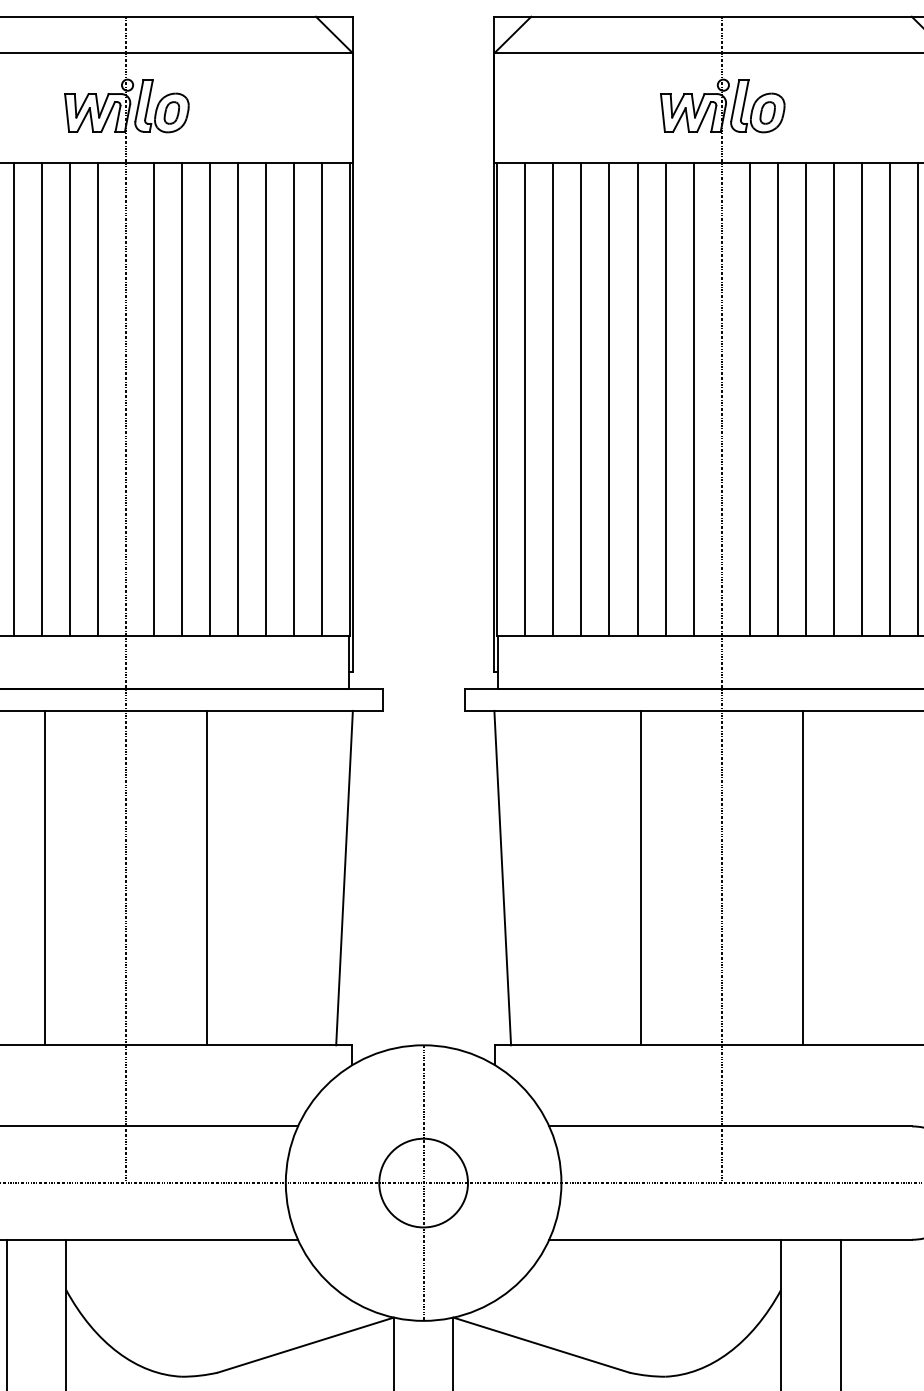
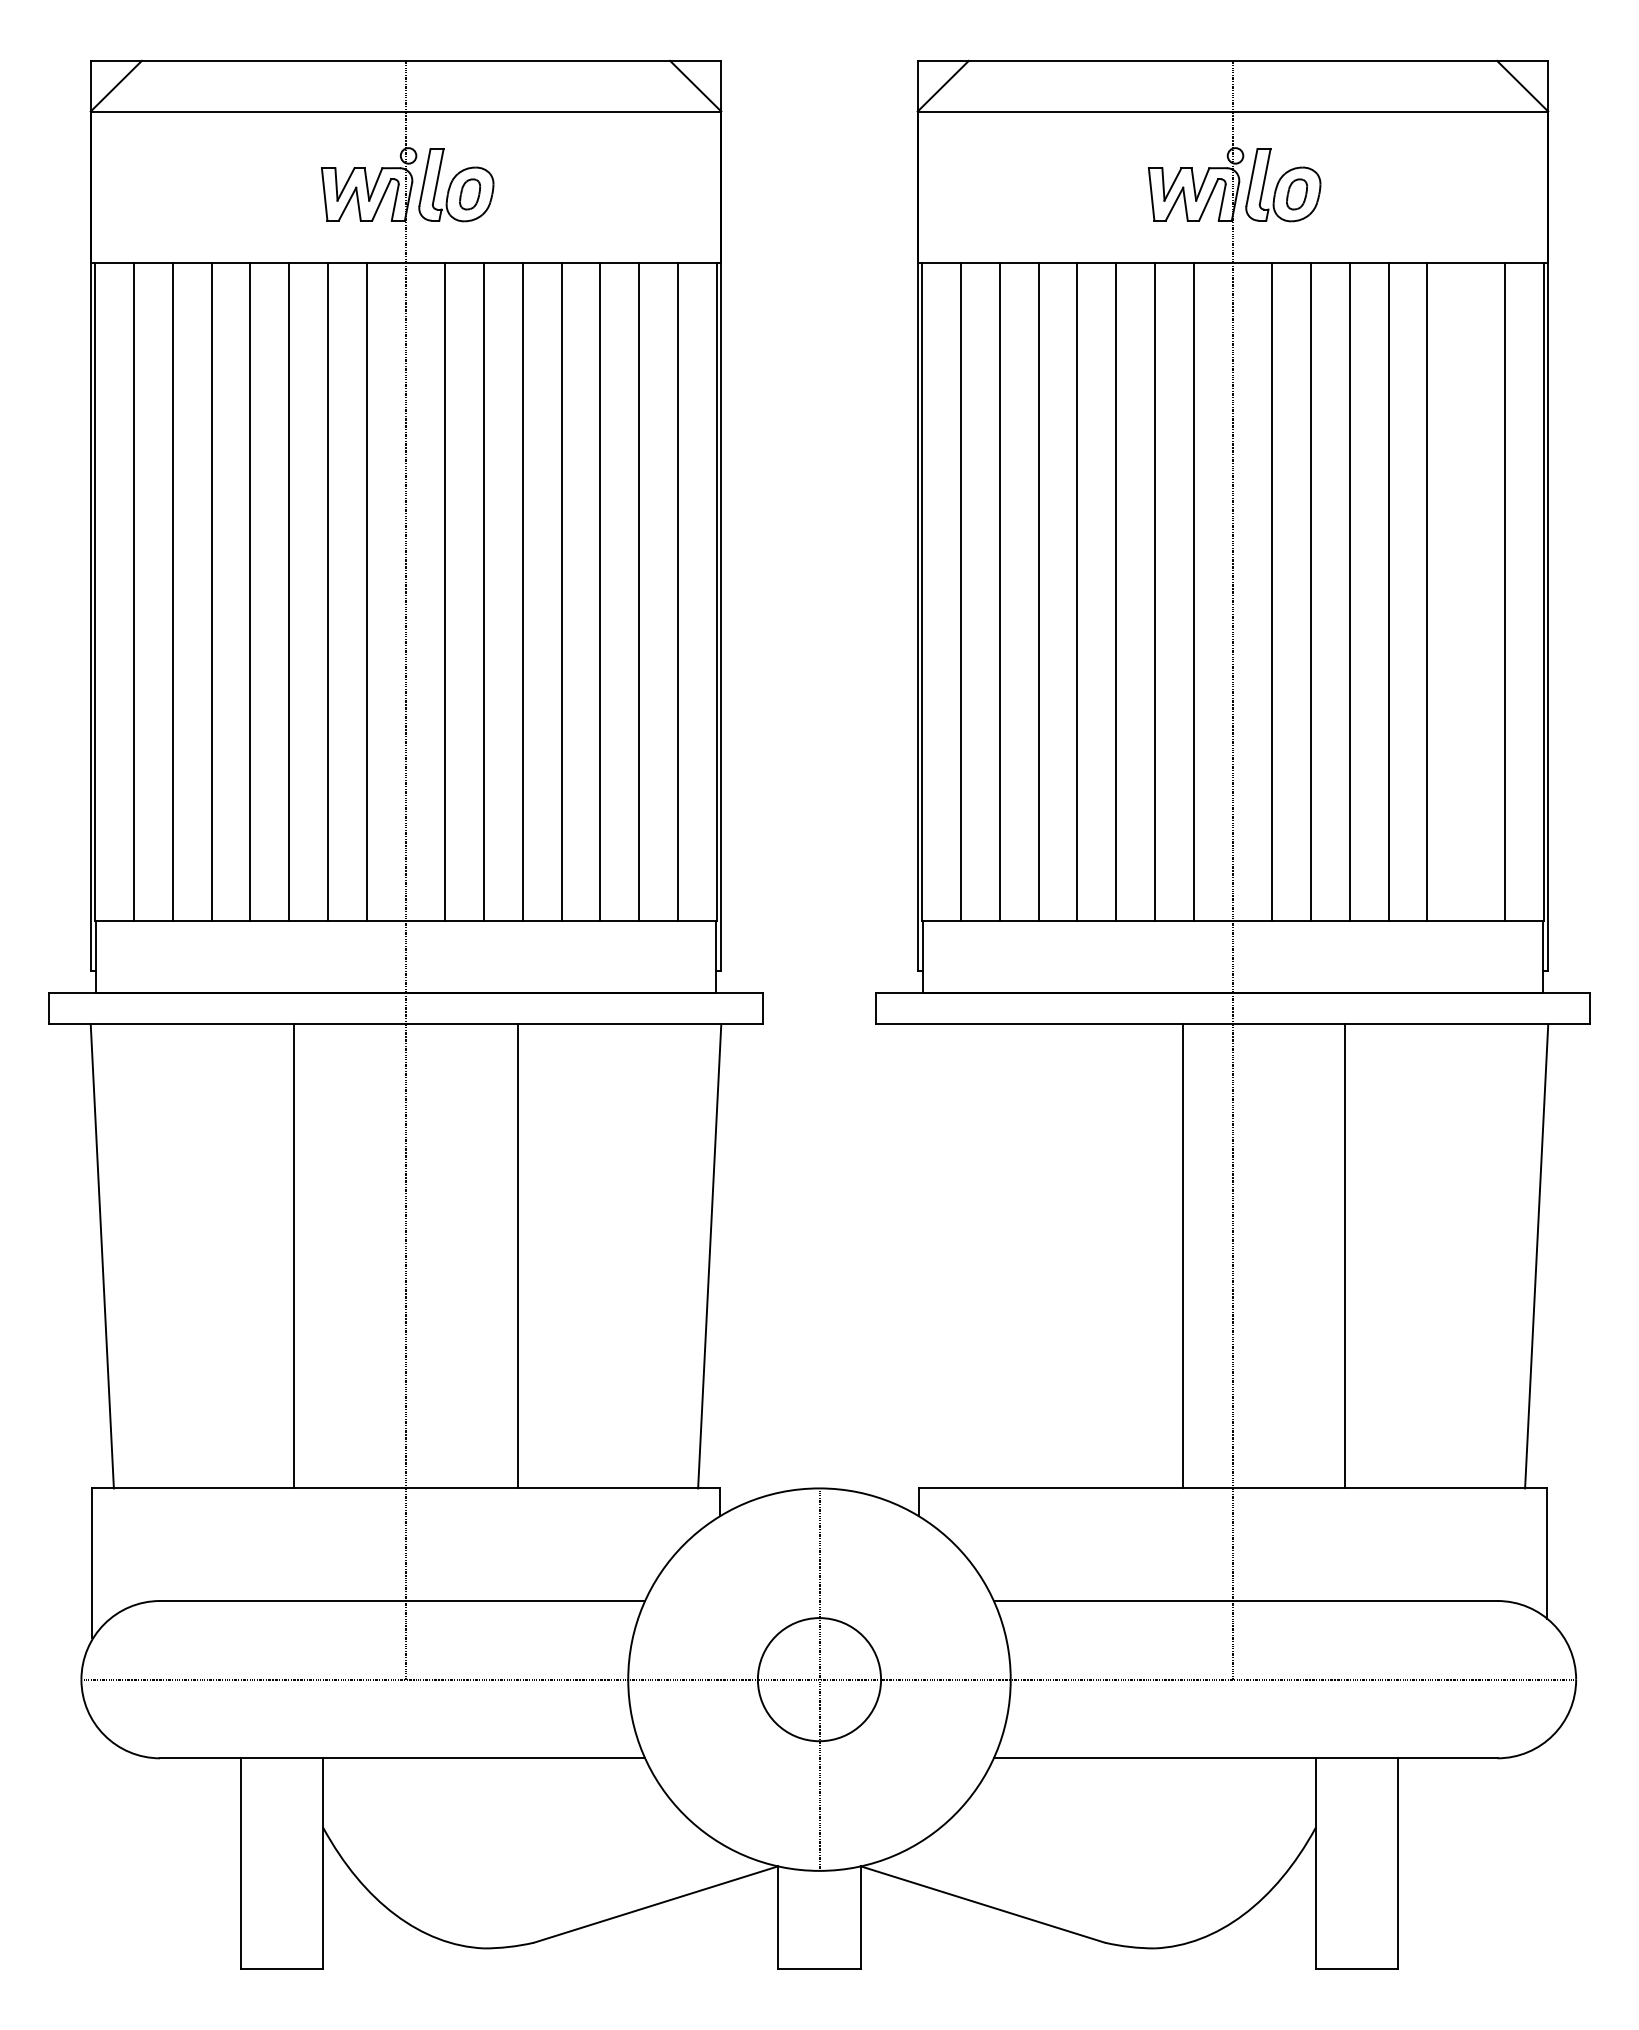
line: (889, 399) -> (1466, 591), removed
line: (502, 878) -> (928, 1256), removed
line: (640, 878) -> (1182, 1256), moved

